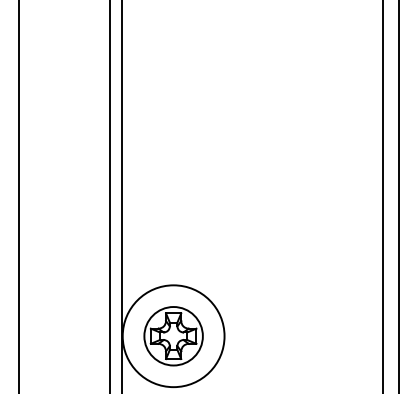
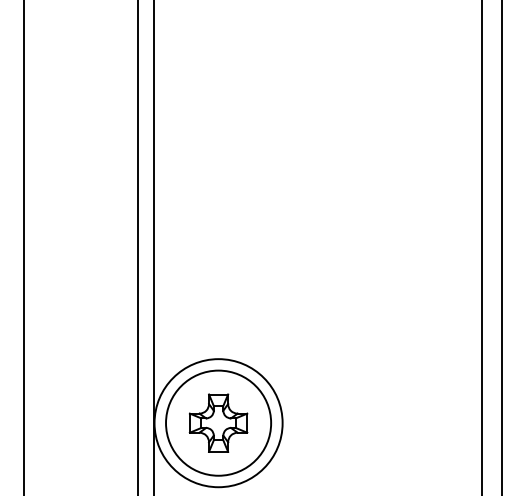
circle: (173, 335) -> (218, 422), size x1.43

